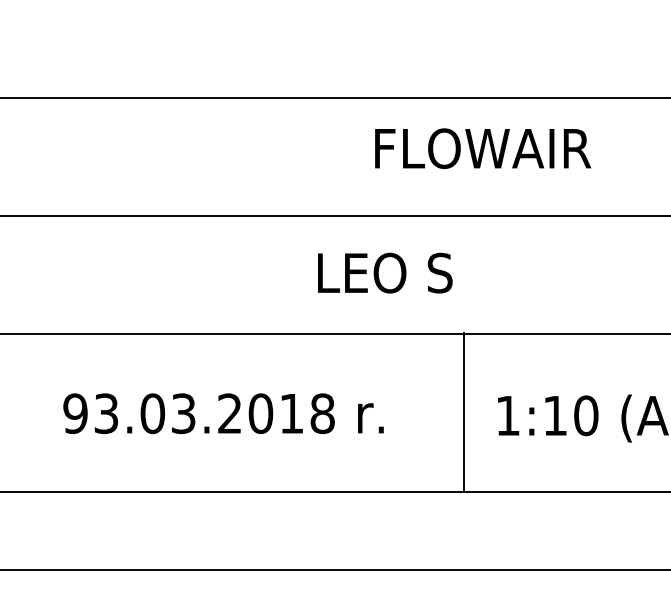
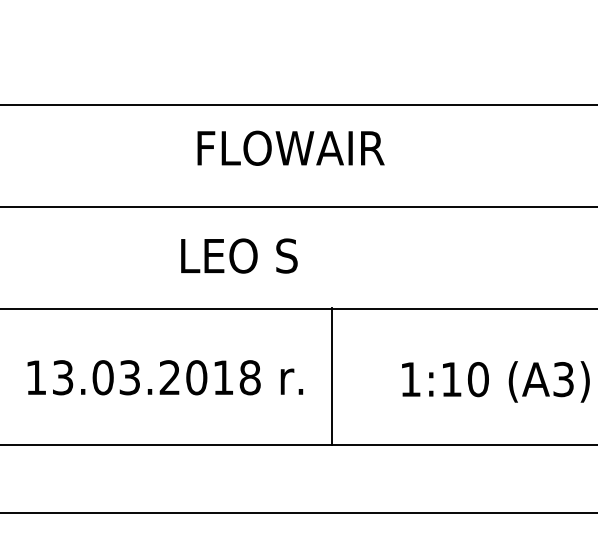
text: (482, 147) -> (290, 147), moved
text: (385, 272) -> (239, 255), moved
line: (463, 412) -> (332, 376), moved
text: (74, 413) -> (35, 377), 93.03.2018 -> 13.03.2018

